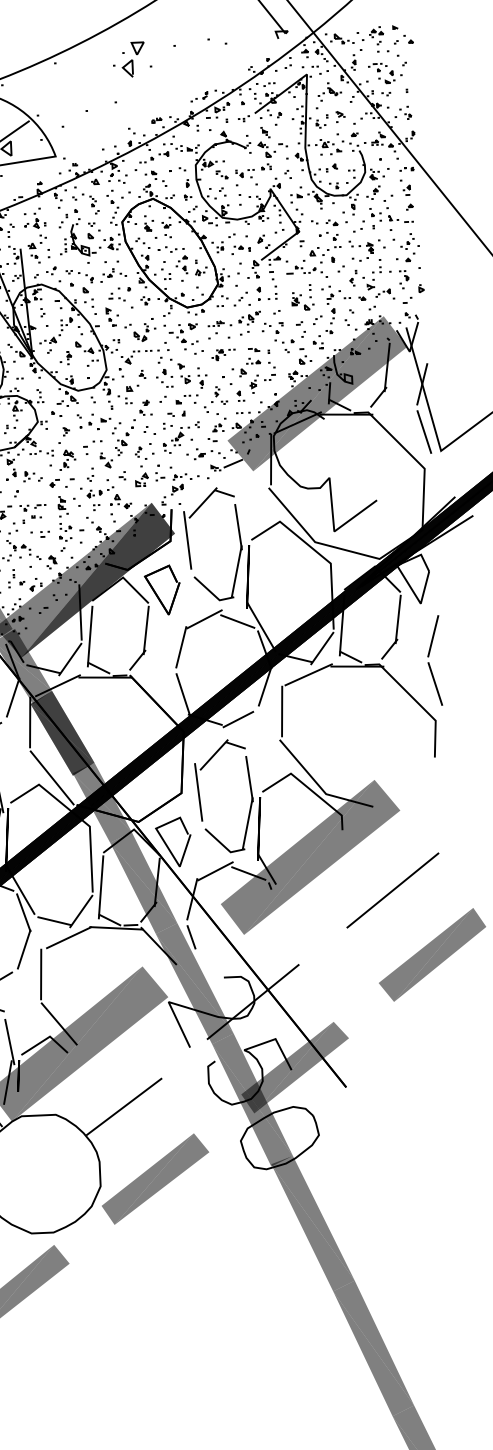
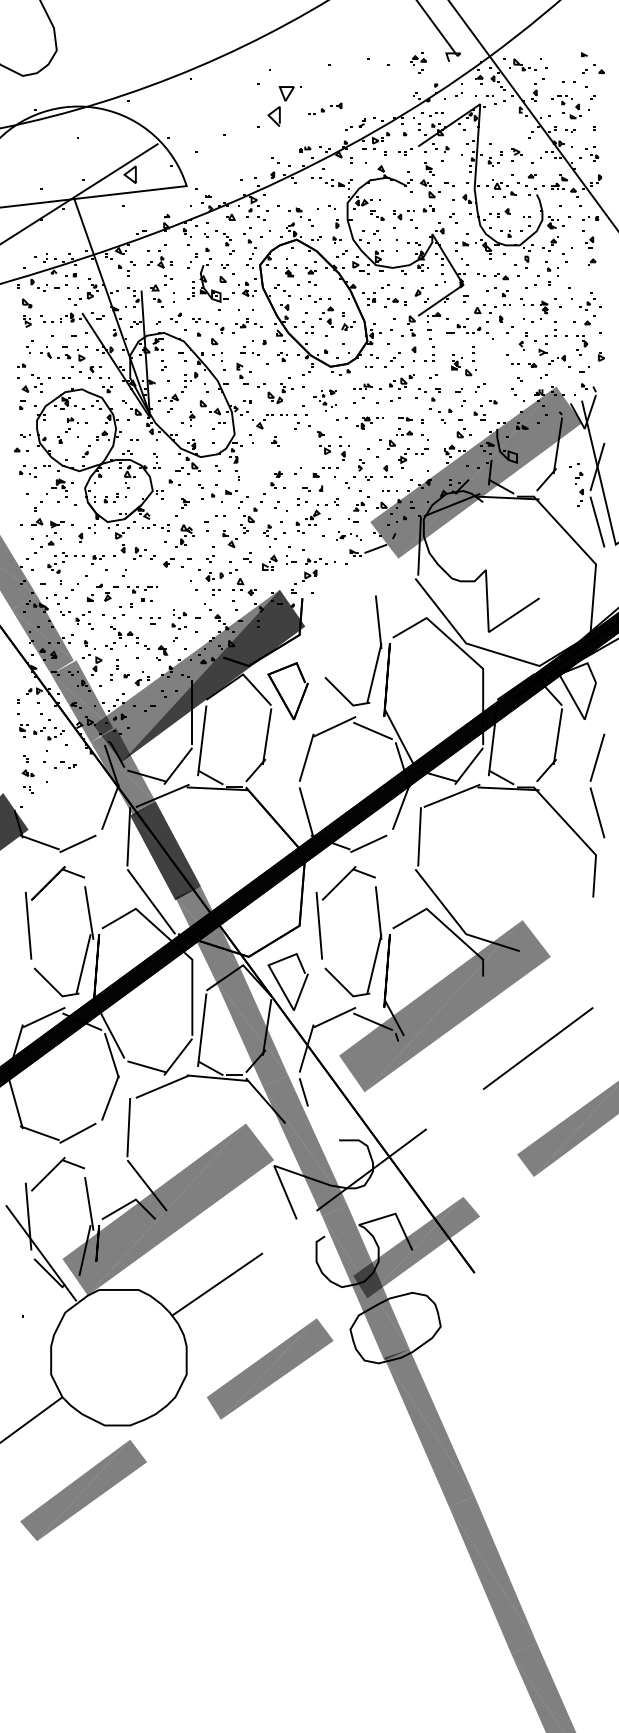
part: (376, 35) -> (418, 62), moved
part: (132, 59) -> (280, 106), moved
part: (329, 91) -> (505, 125), removed
part: (154, 156) -> (325, 108), moved
part: (400, 218) -> (580, 274), removed
part: (328, 304) -> (576, 484), moved
part: (183, 337) -> (324, 400), size x0.7
part: (164, 377) -> (300, 446), removed
part: (128, 394) -> (258, 463), removed
part: (209, 453) -> (348, 536), size x0.7
part: (63, 506) -> (177, 589), removed
part: (194, 513) -> (328, 604), removed
part: (155, 1178) -> (270, 1368), moved

